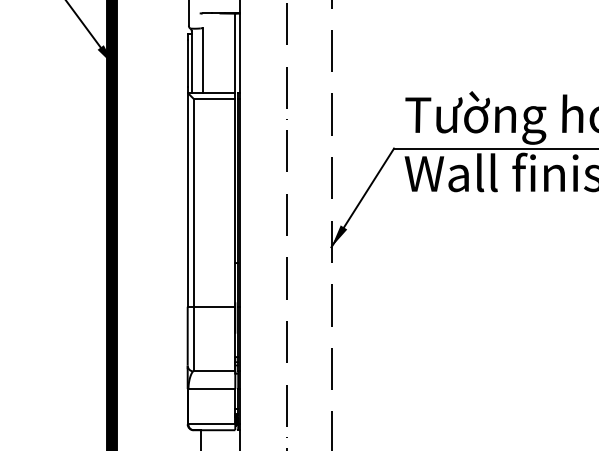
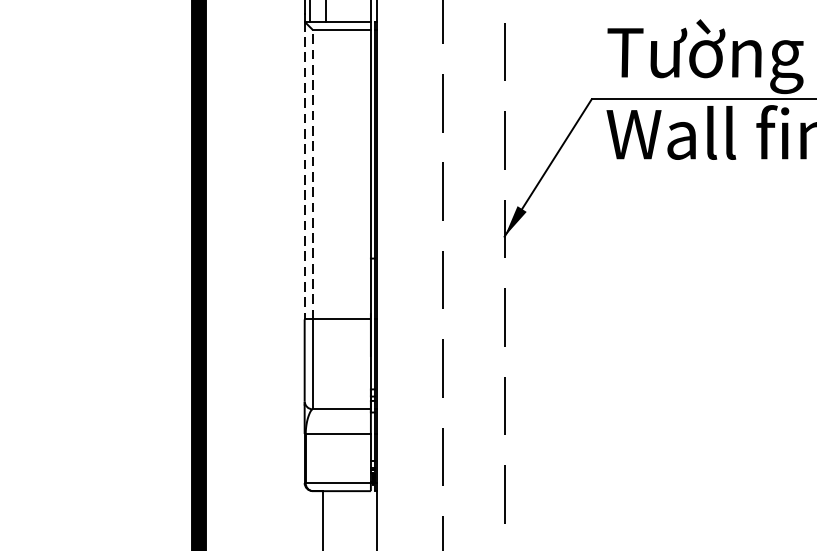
line: (187, 199) -> (304, 170), solid -> dashed
line: (193, 202) -> (312, 174), solid -> dashed

